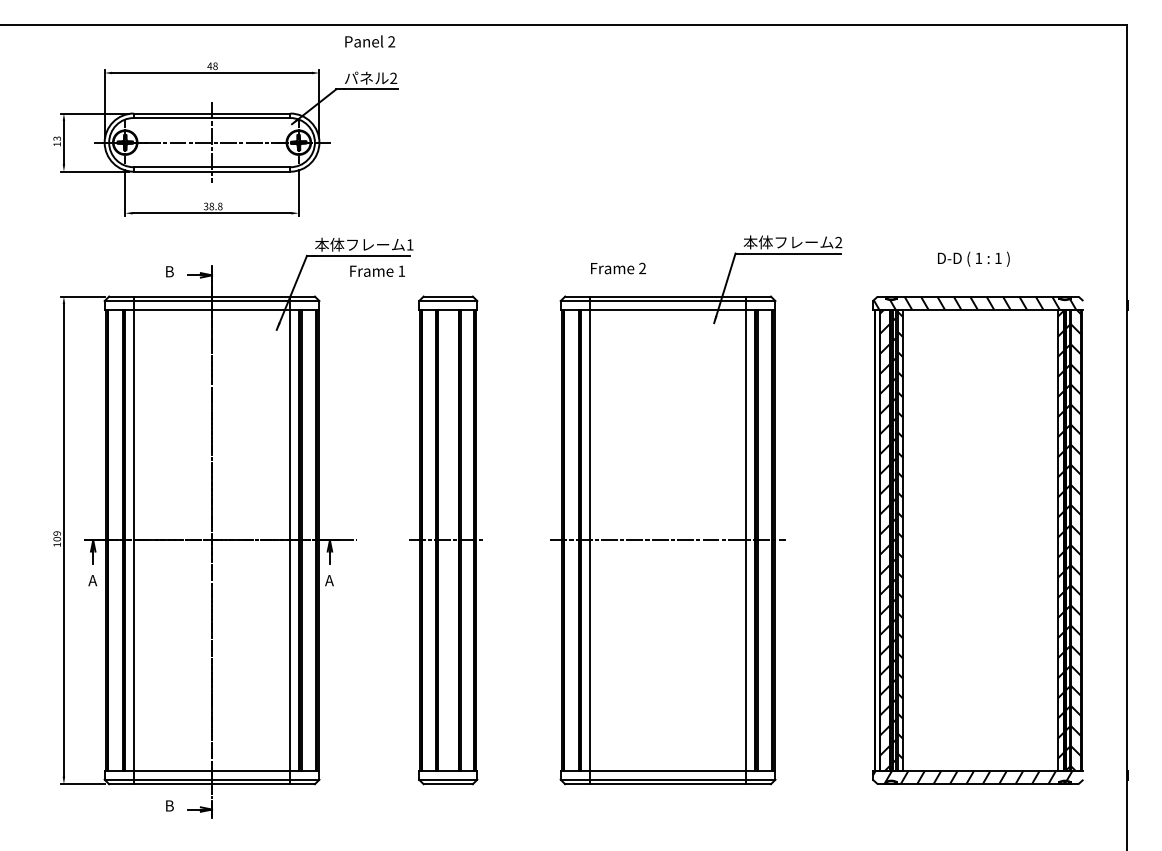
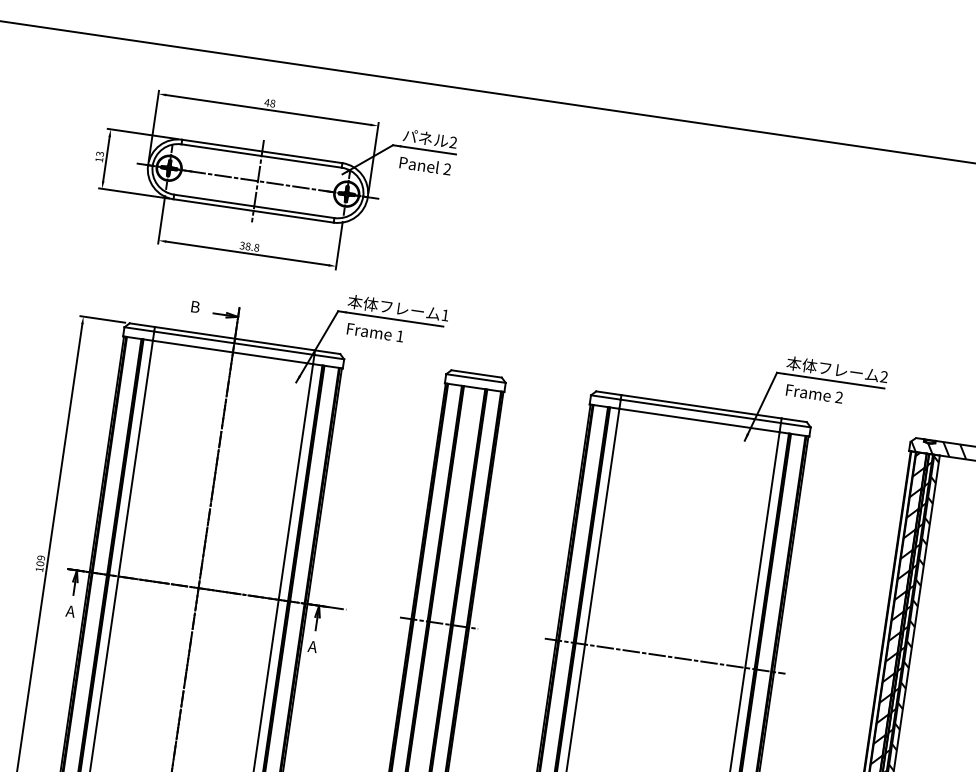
text: (370, 41) -> (425, 165), moved
text: (618, 268) -> (814, 393), moved
text: (377, 270) -> (375, 331), moved

